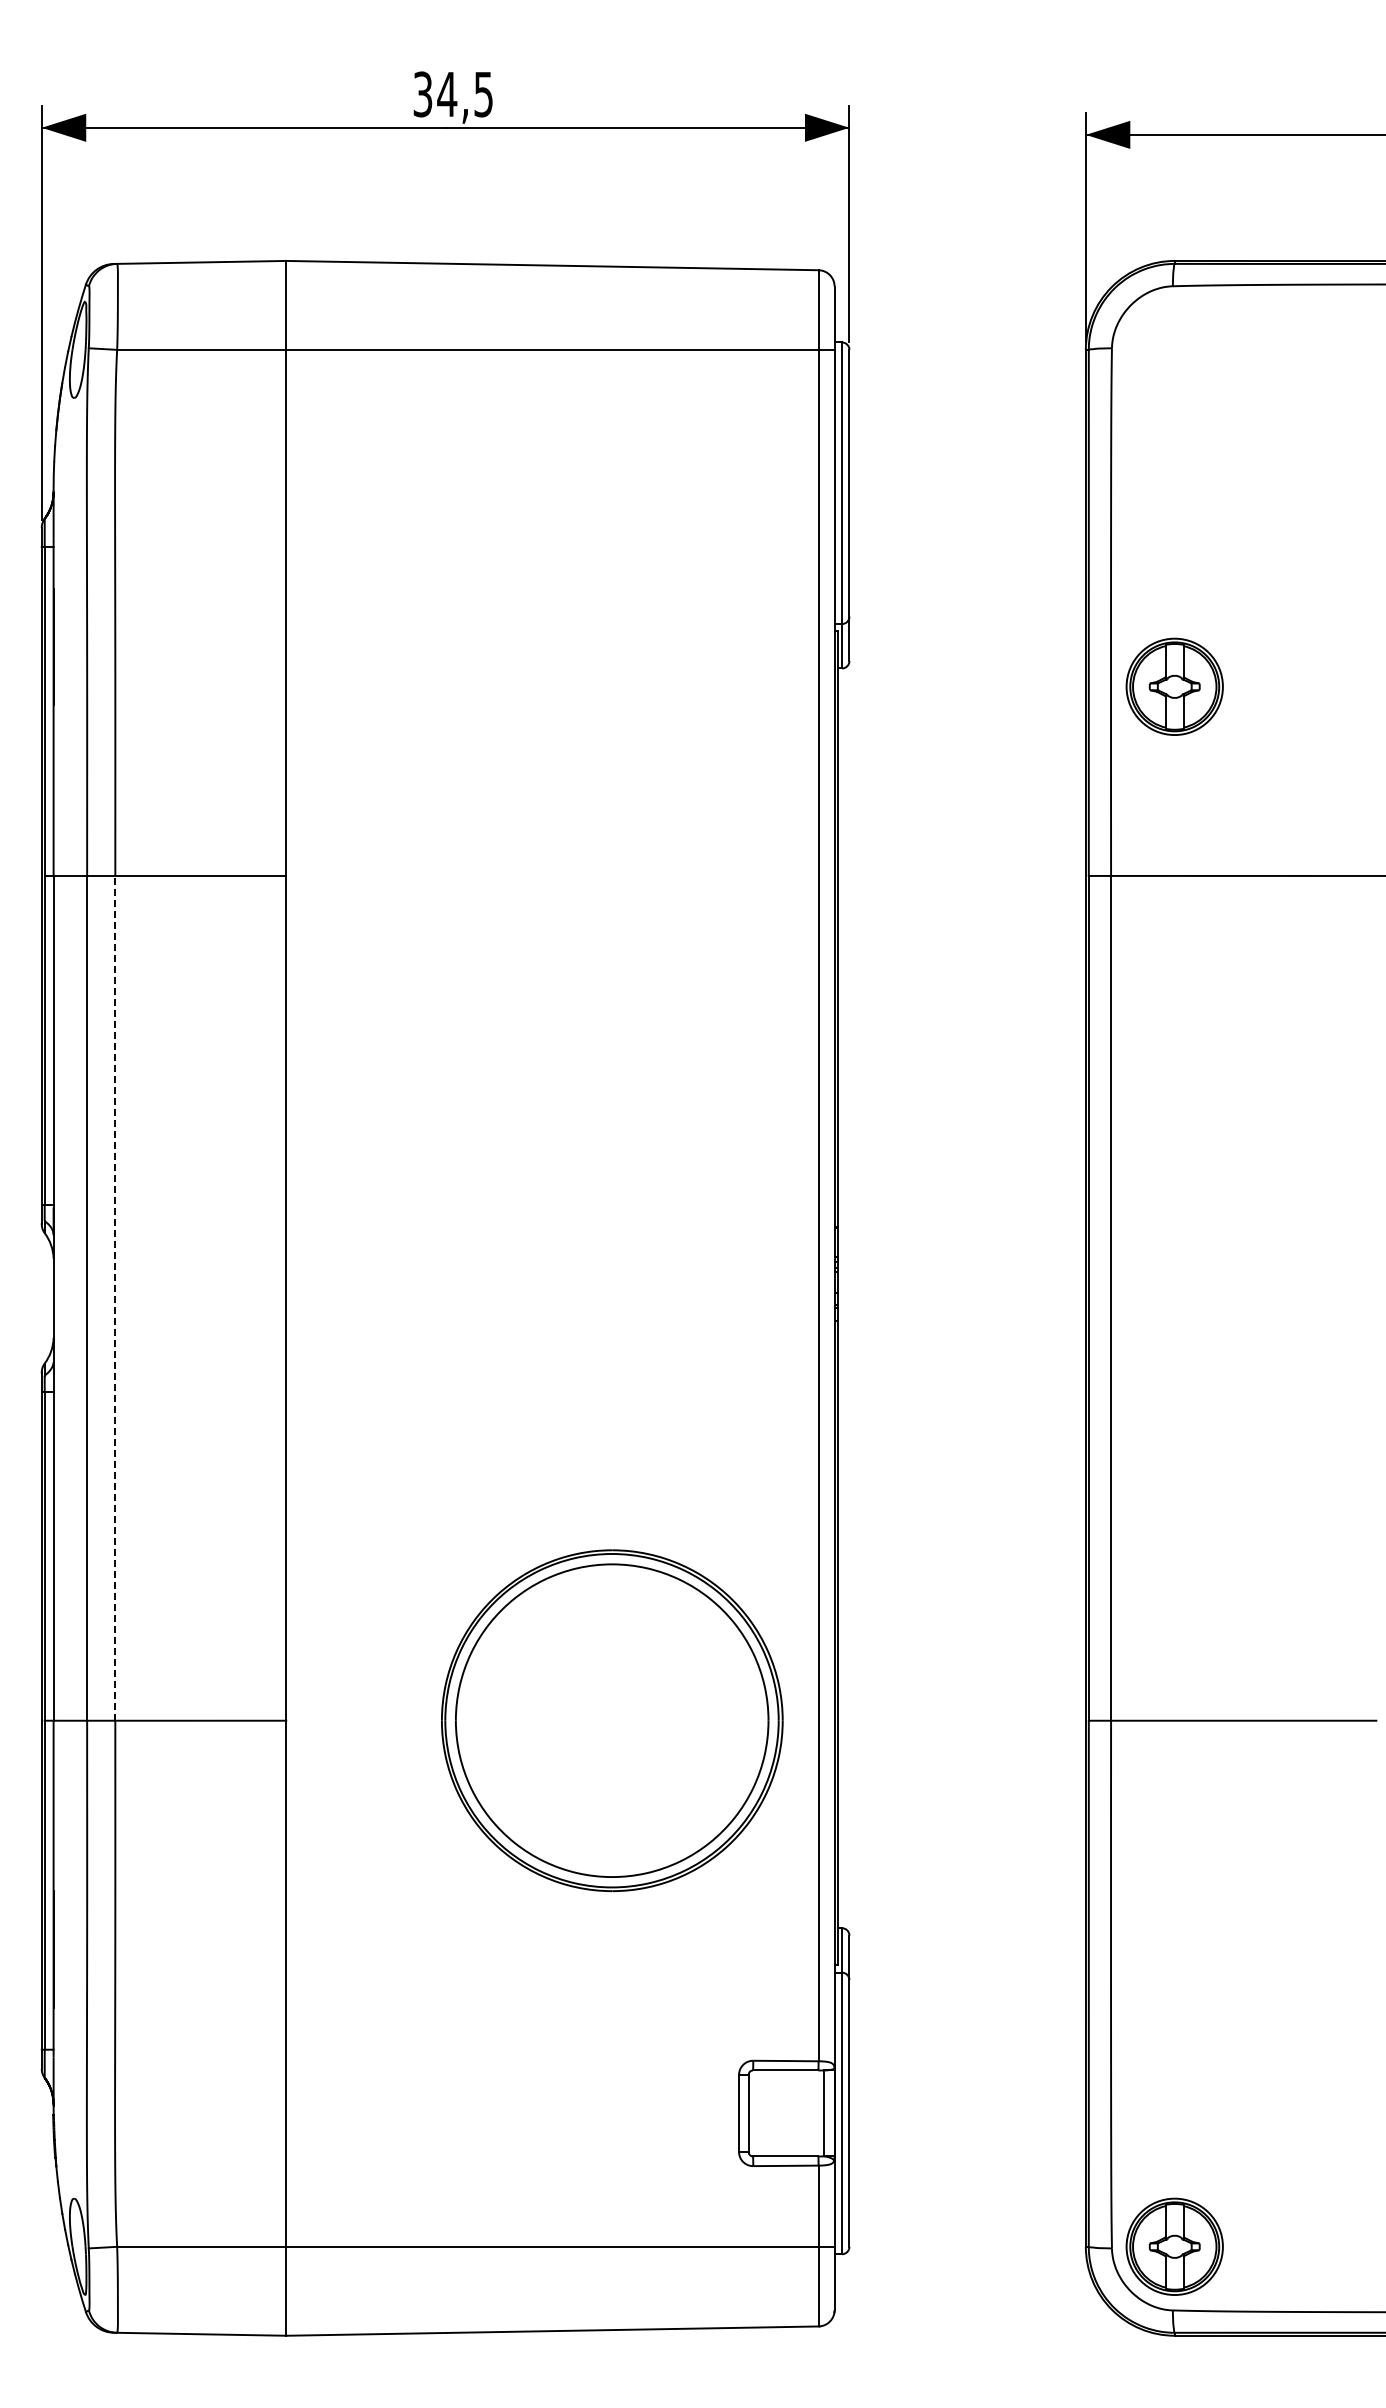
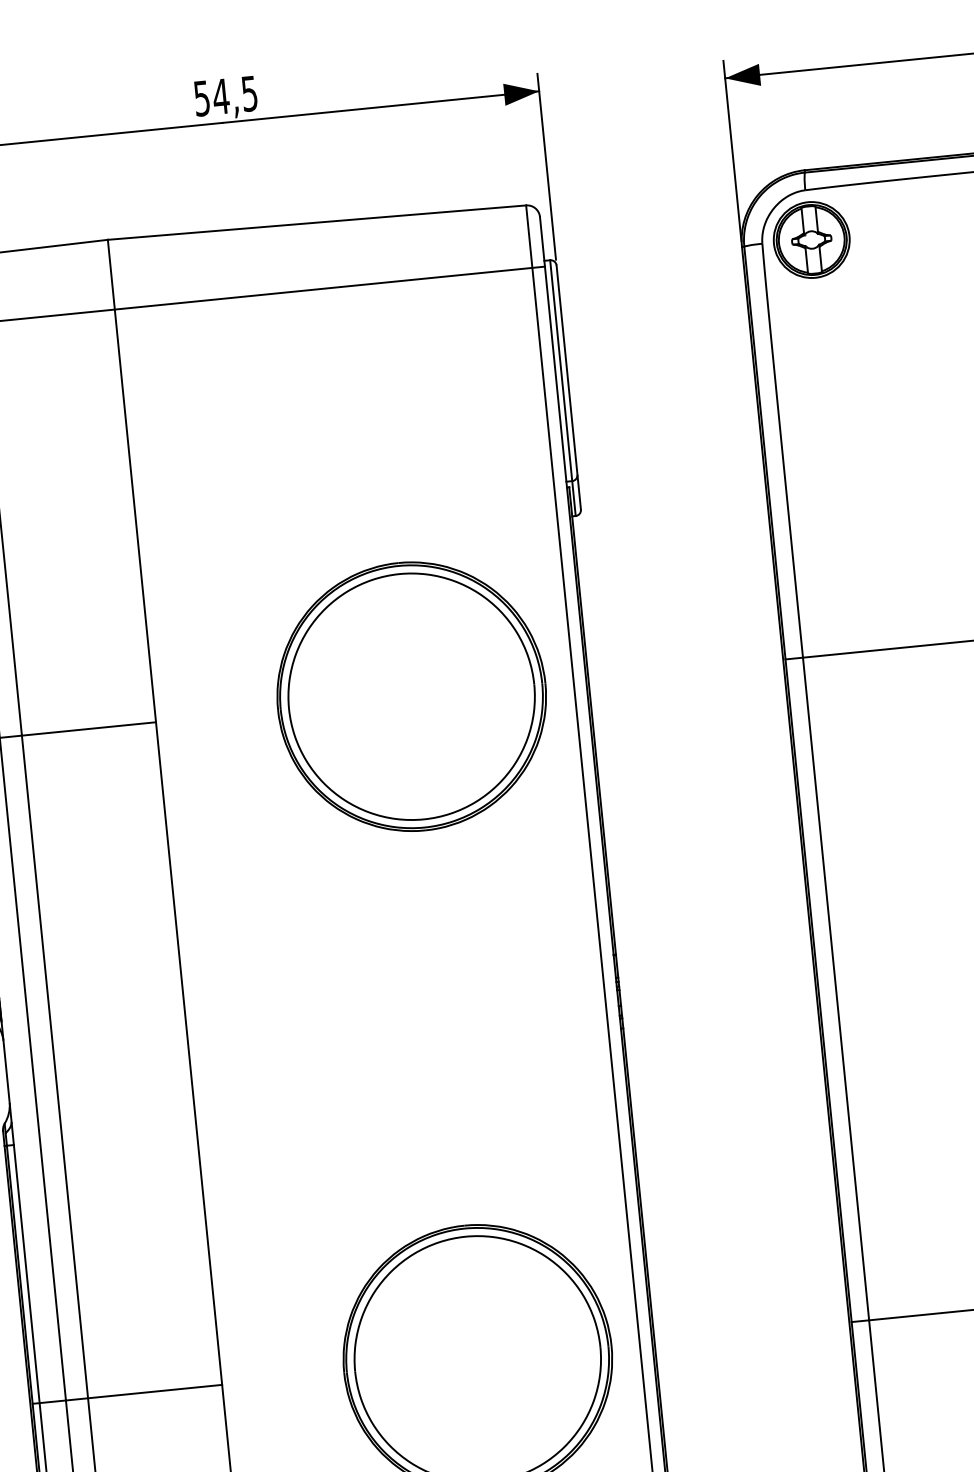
text: (423, 93) -> (202, 97), 34,5 -> 54,5
part: (1174, 686) -> (811, 239), moved
part: (612, 875) -> (411, 696), added
line: (115, 1297) -> (55, 1066), dashed -> solid

